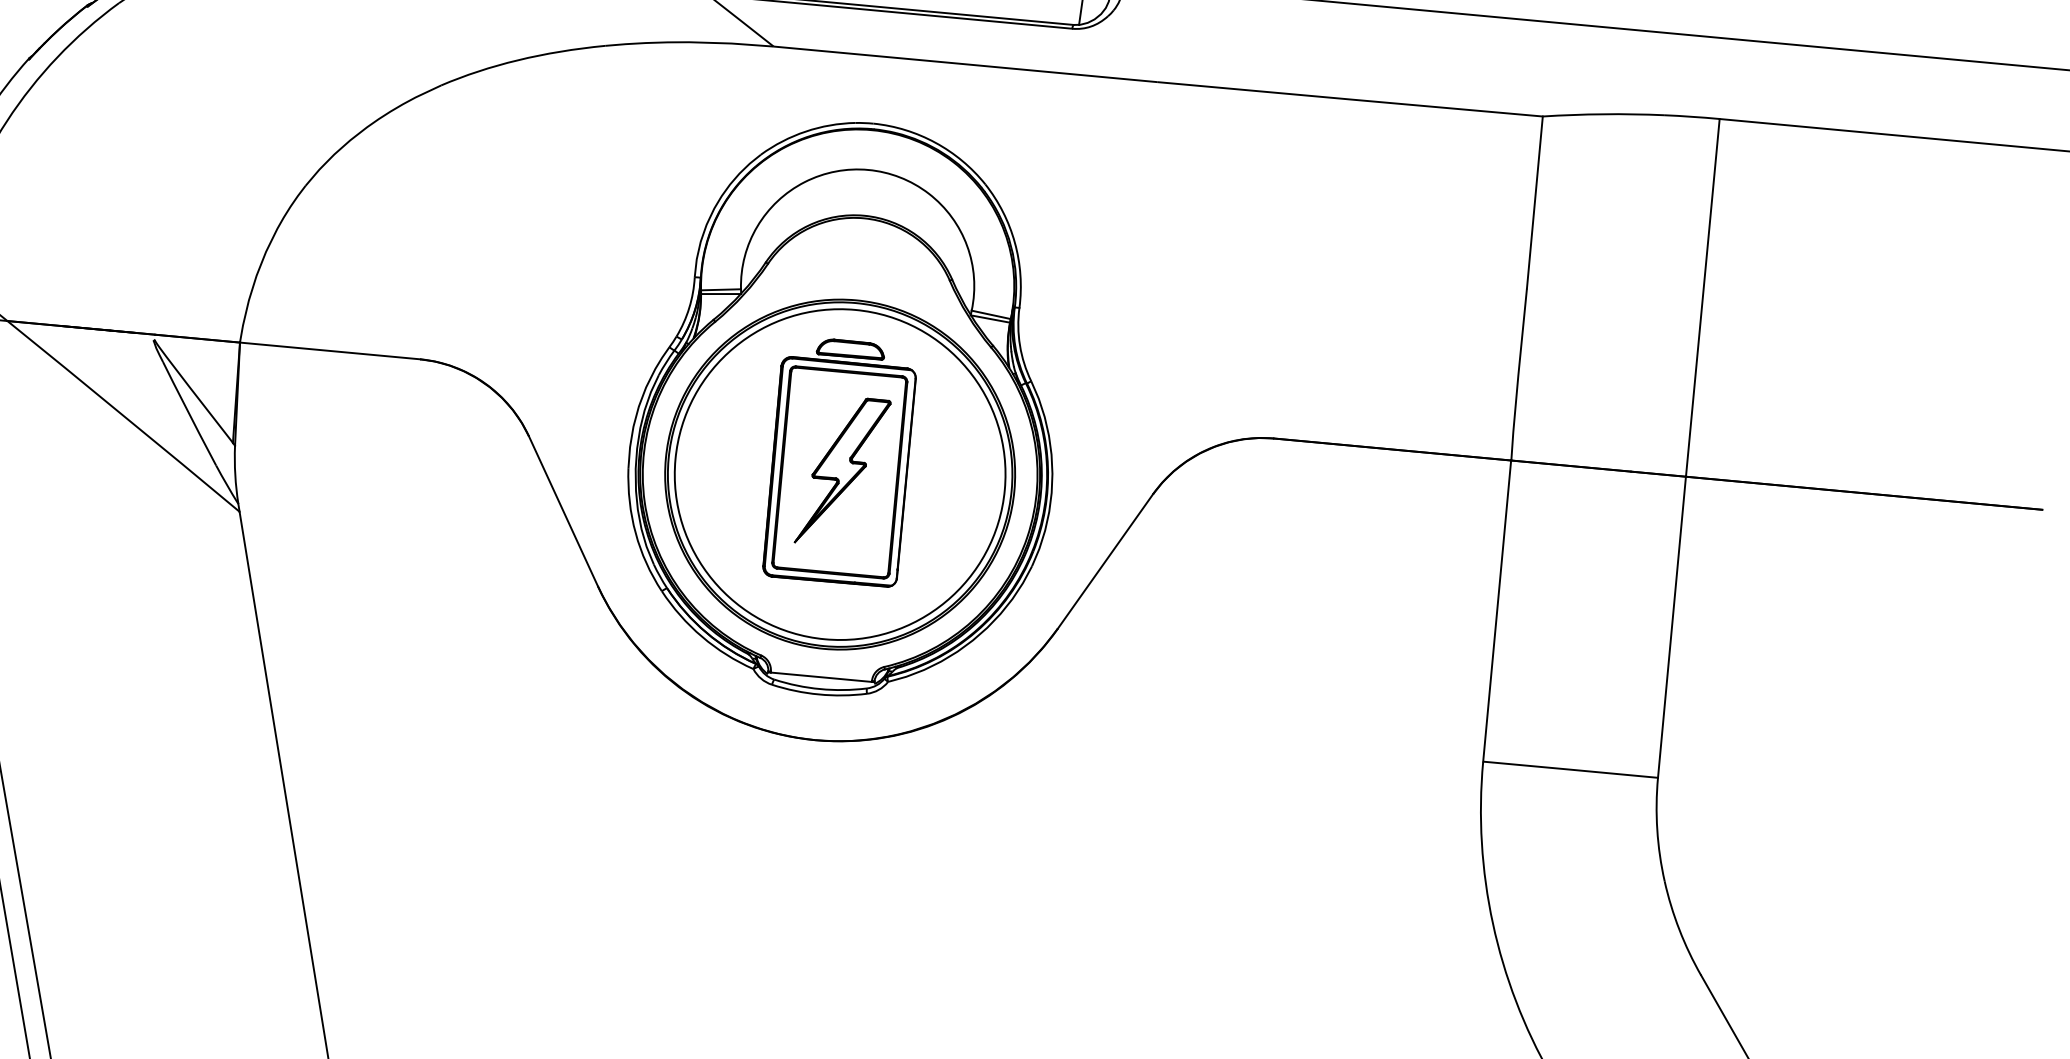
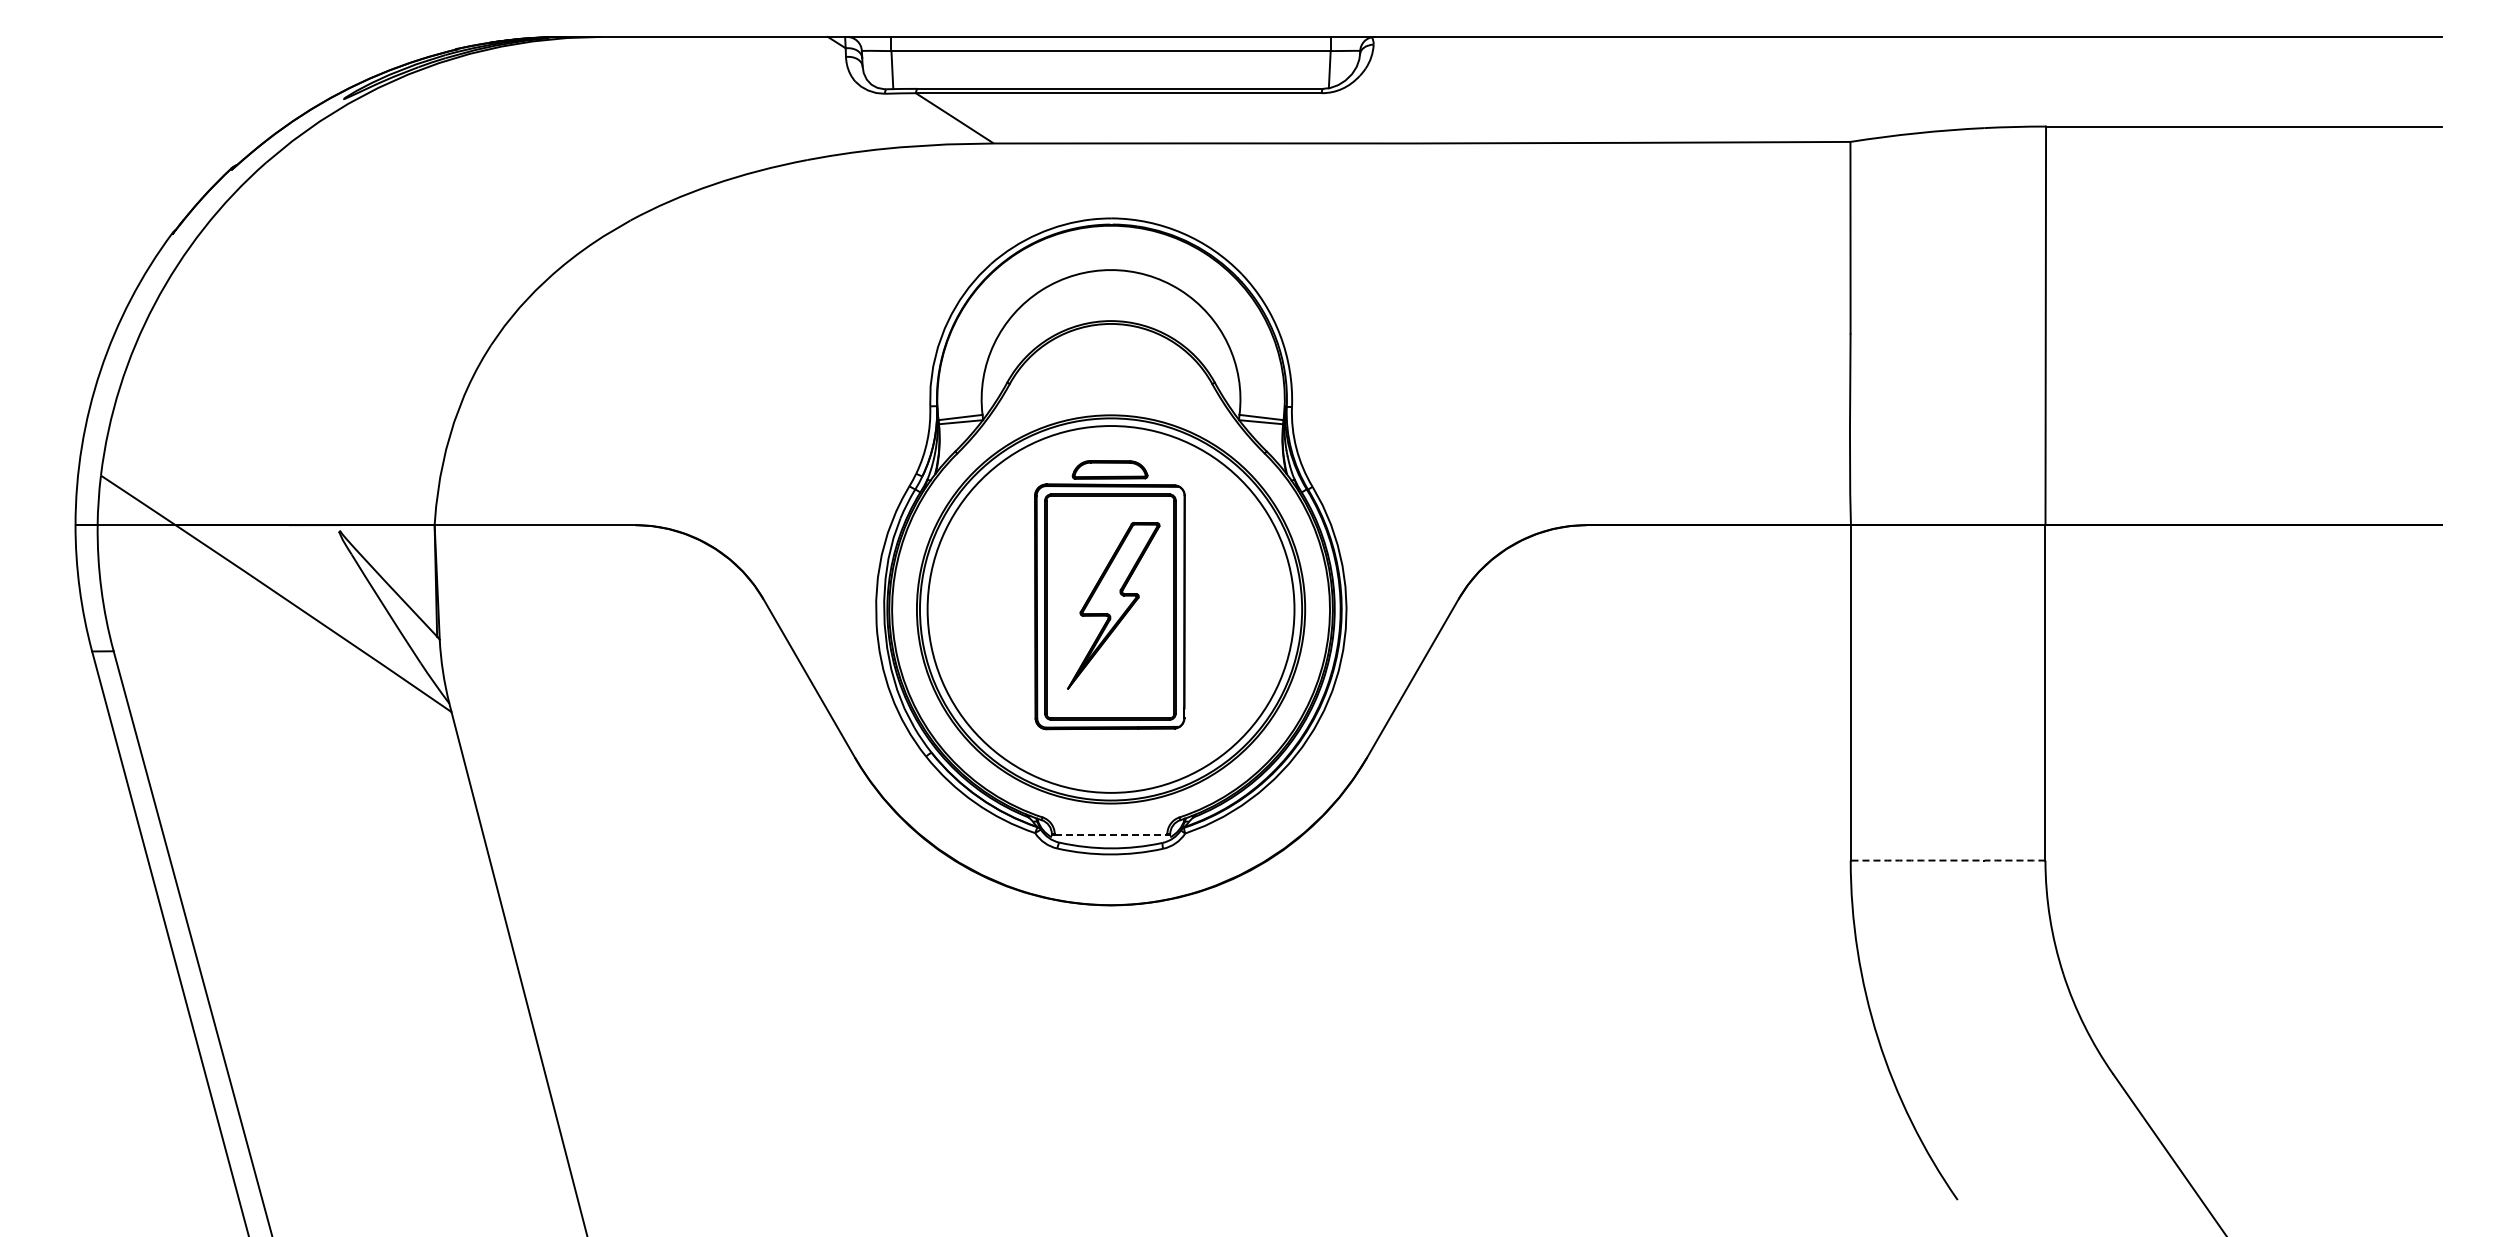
line: (821, 677) -> (1111, 835), solid -> dashed
arc: (1570, 769) -> (1948, 860), solid -> dashed

